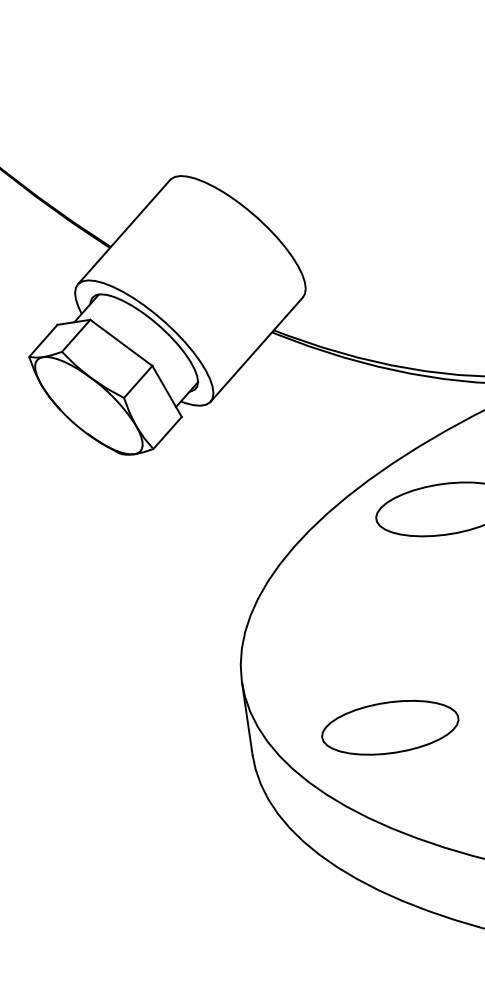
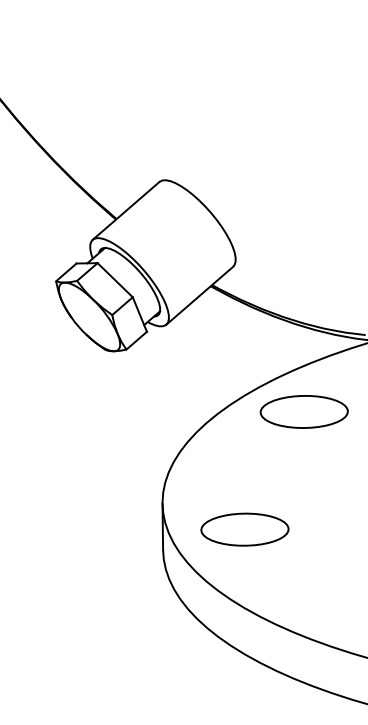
part: (389, 727) -> (244, 529), moved

